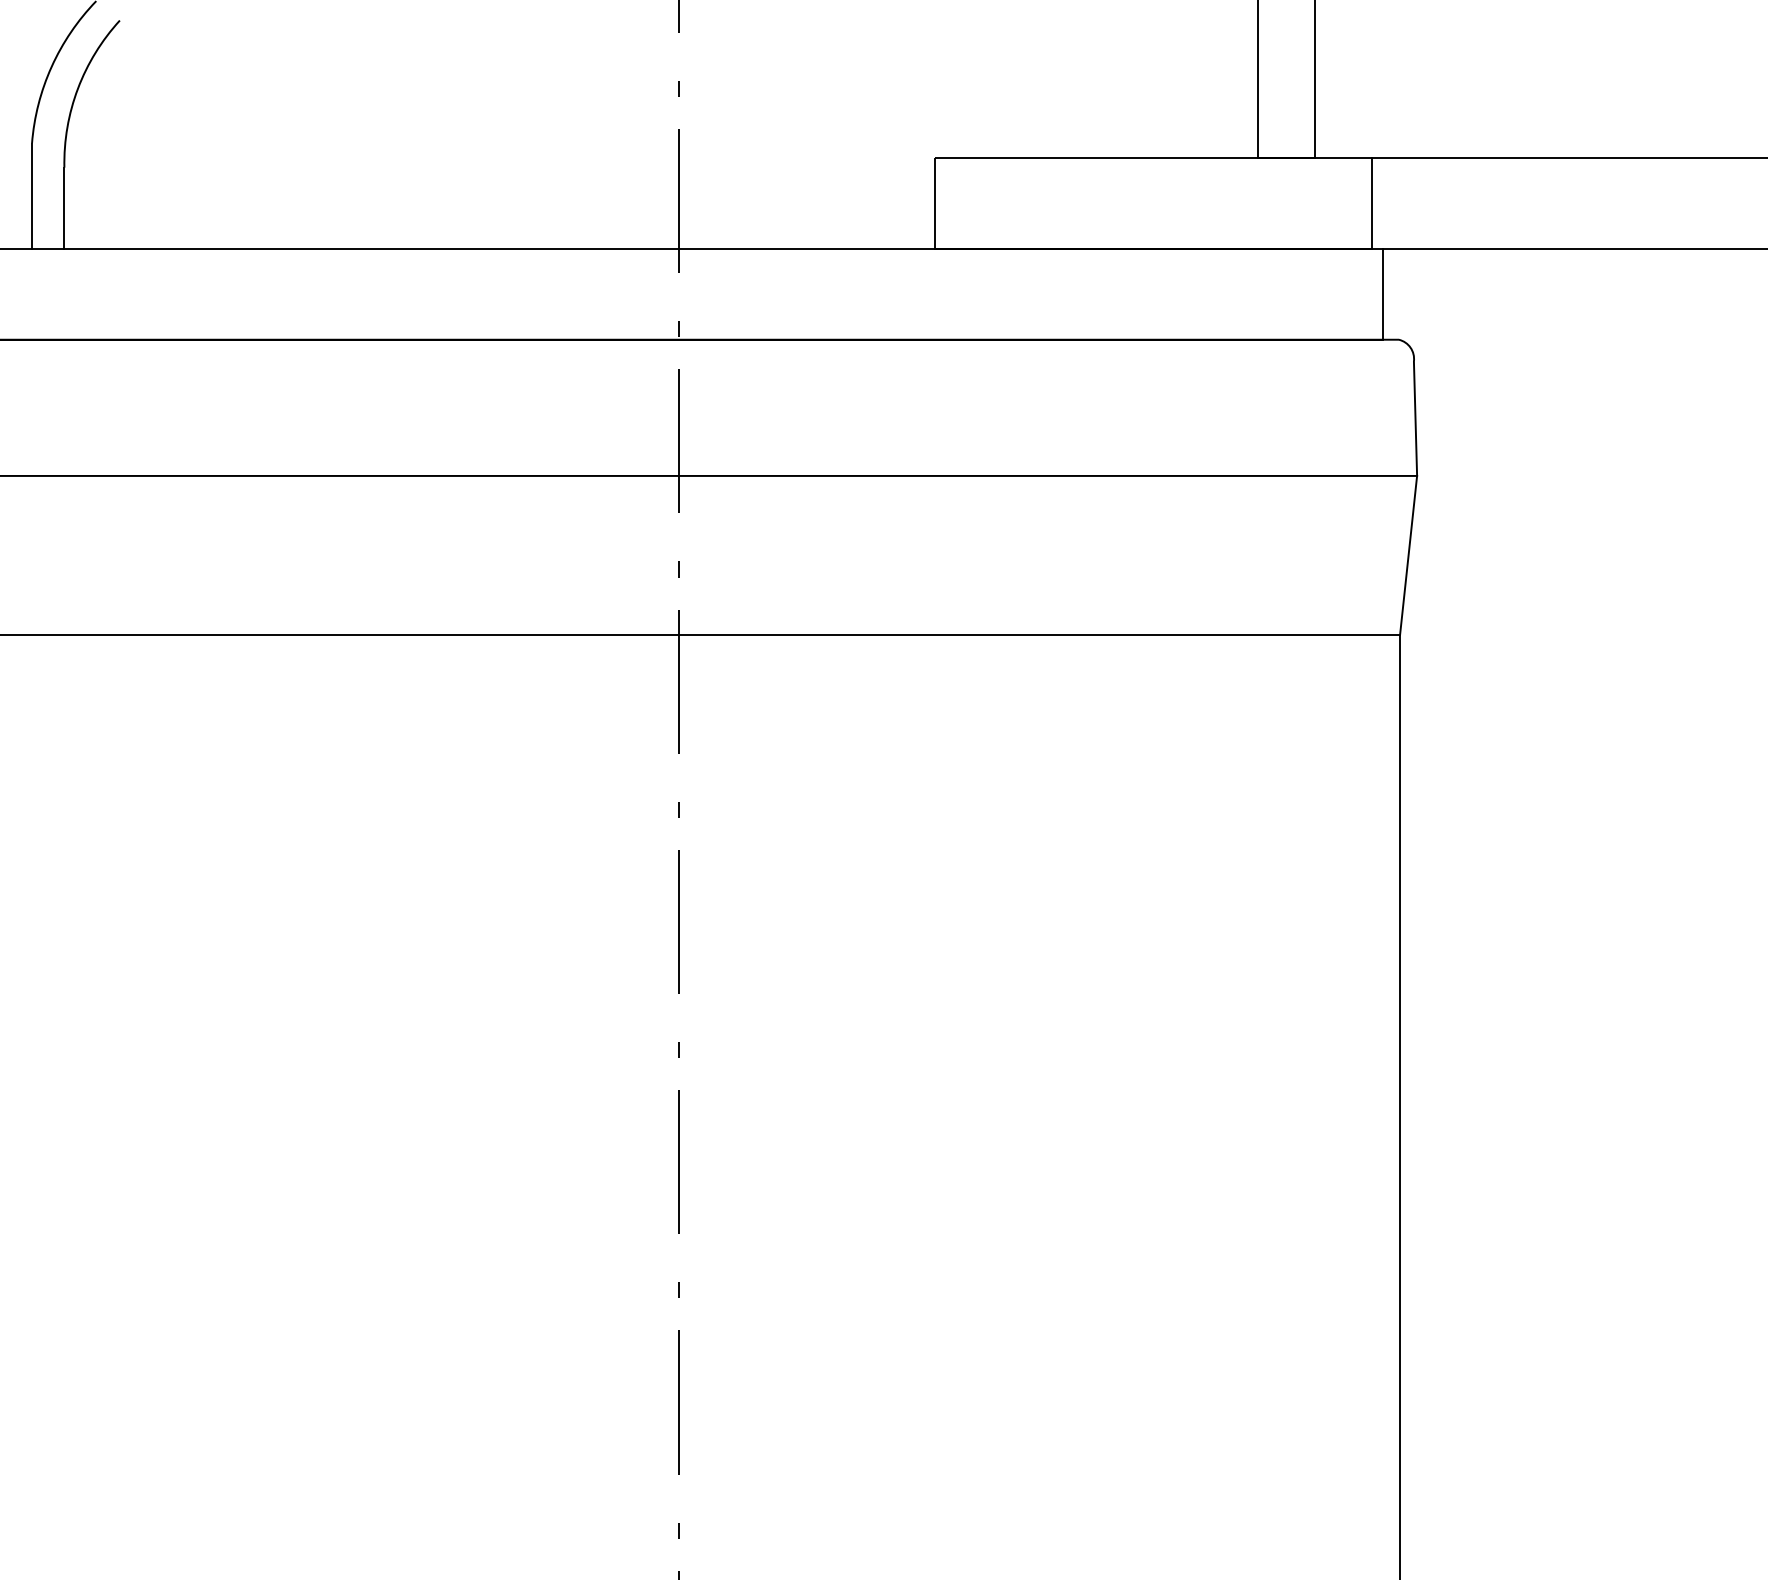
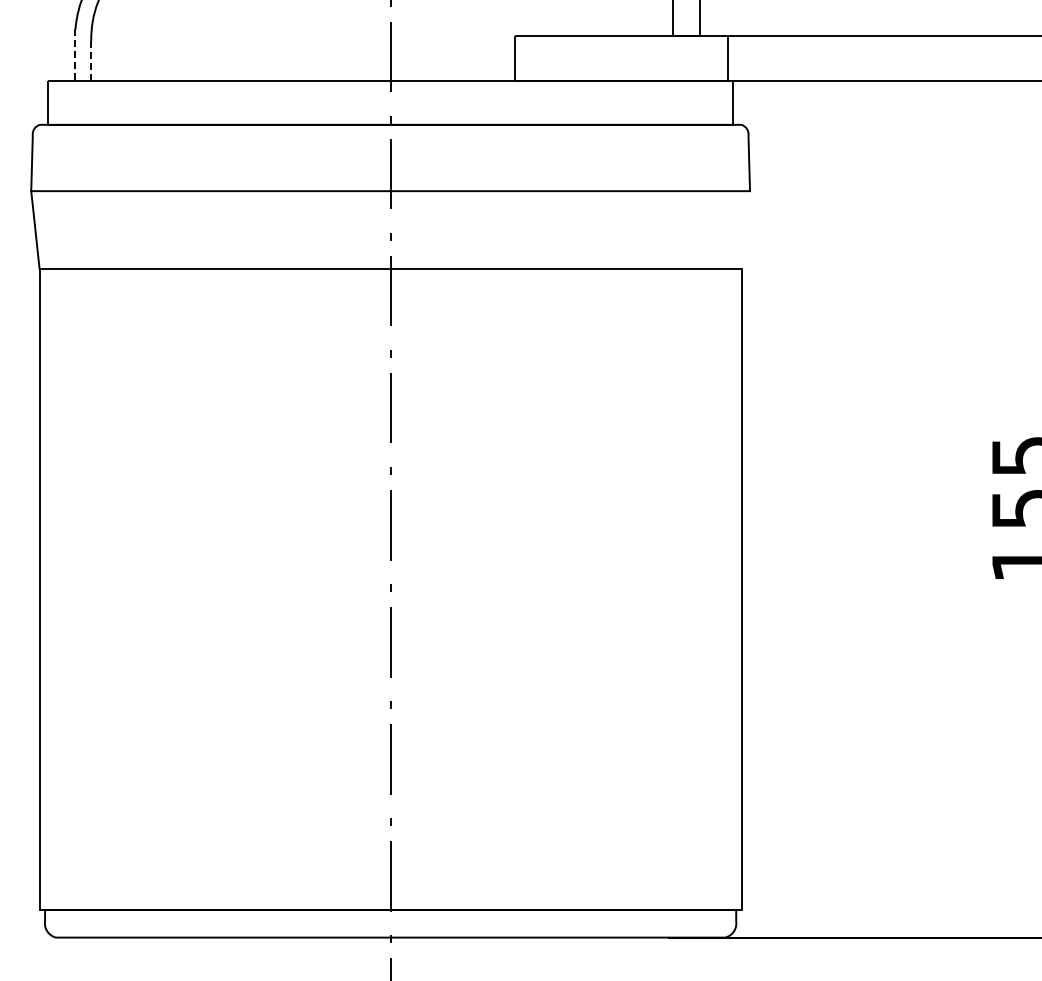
line: (32, 195) -> (75, 54), solid -> dashed
line: (64, 207) -> (91, 60), solid -> dashed
line: (1407, 554) -> (745, 229), removed

